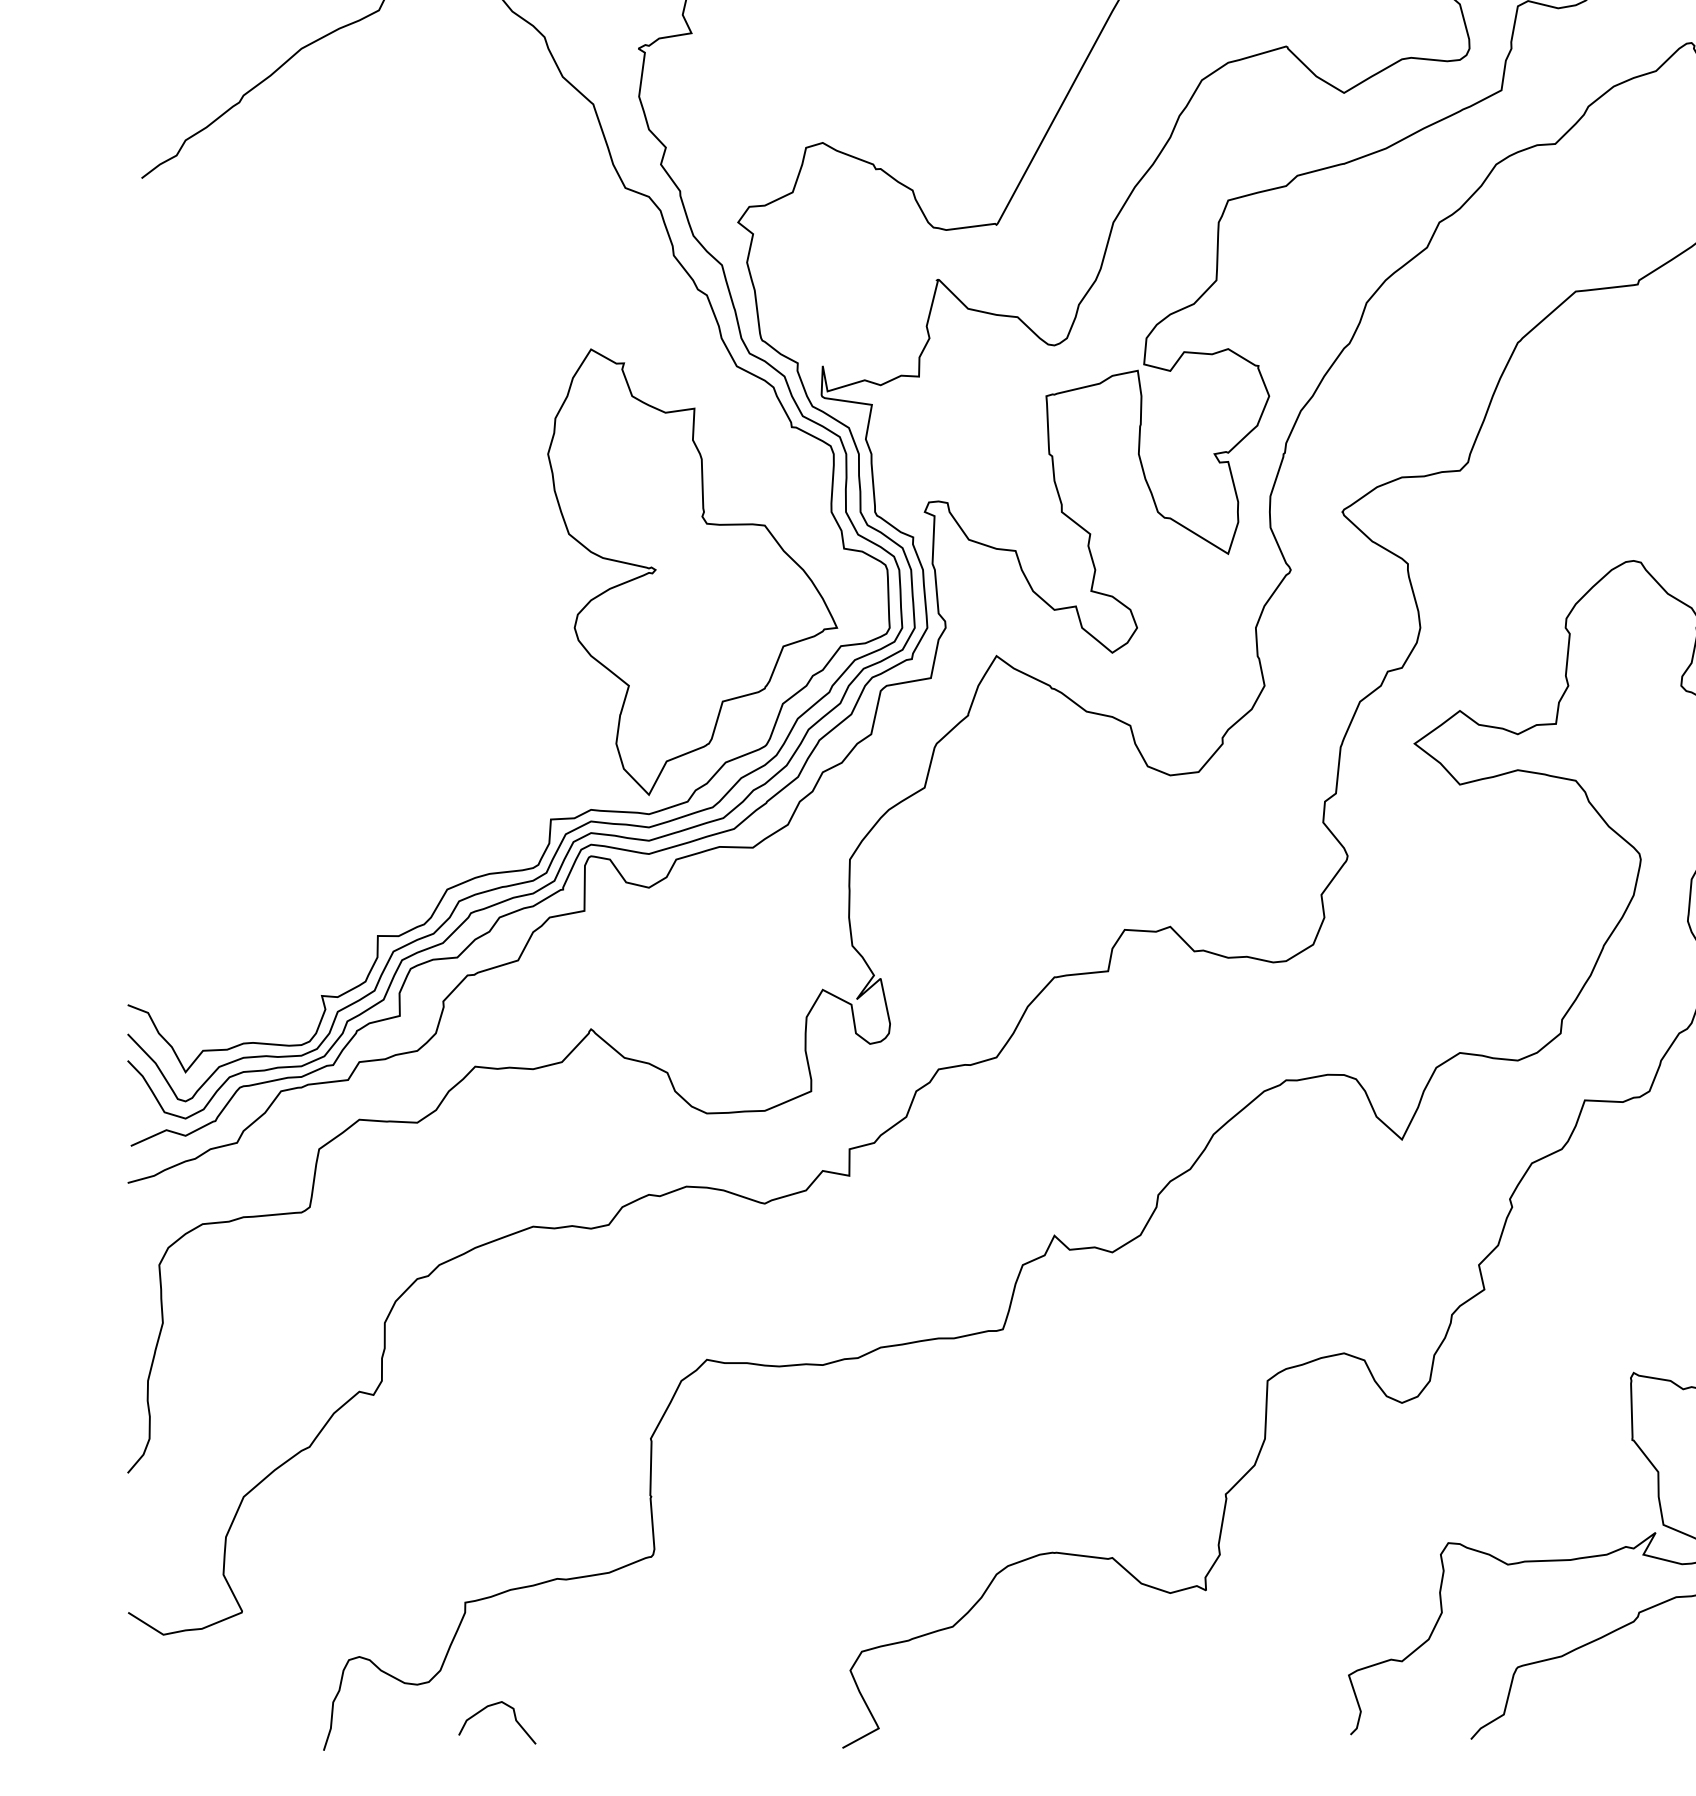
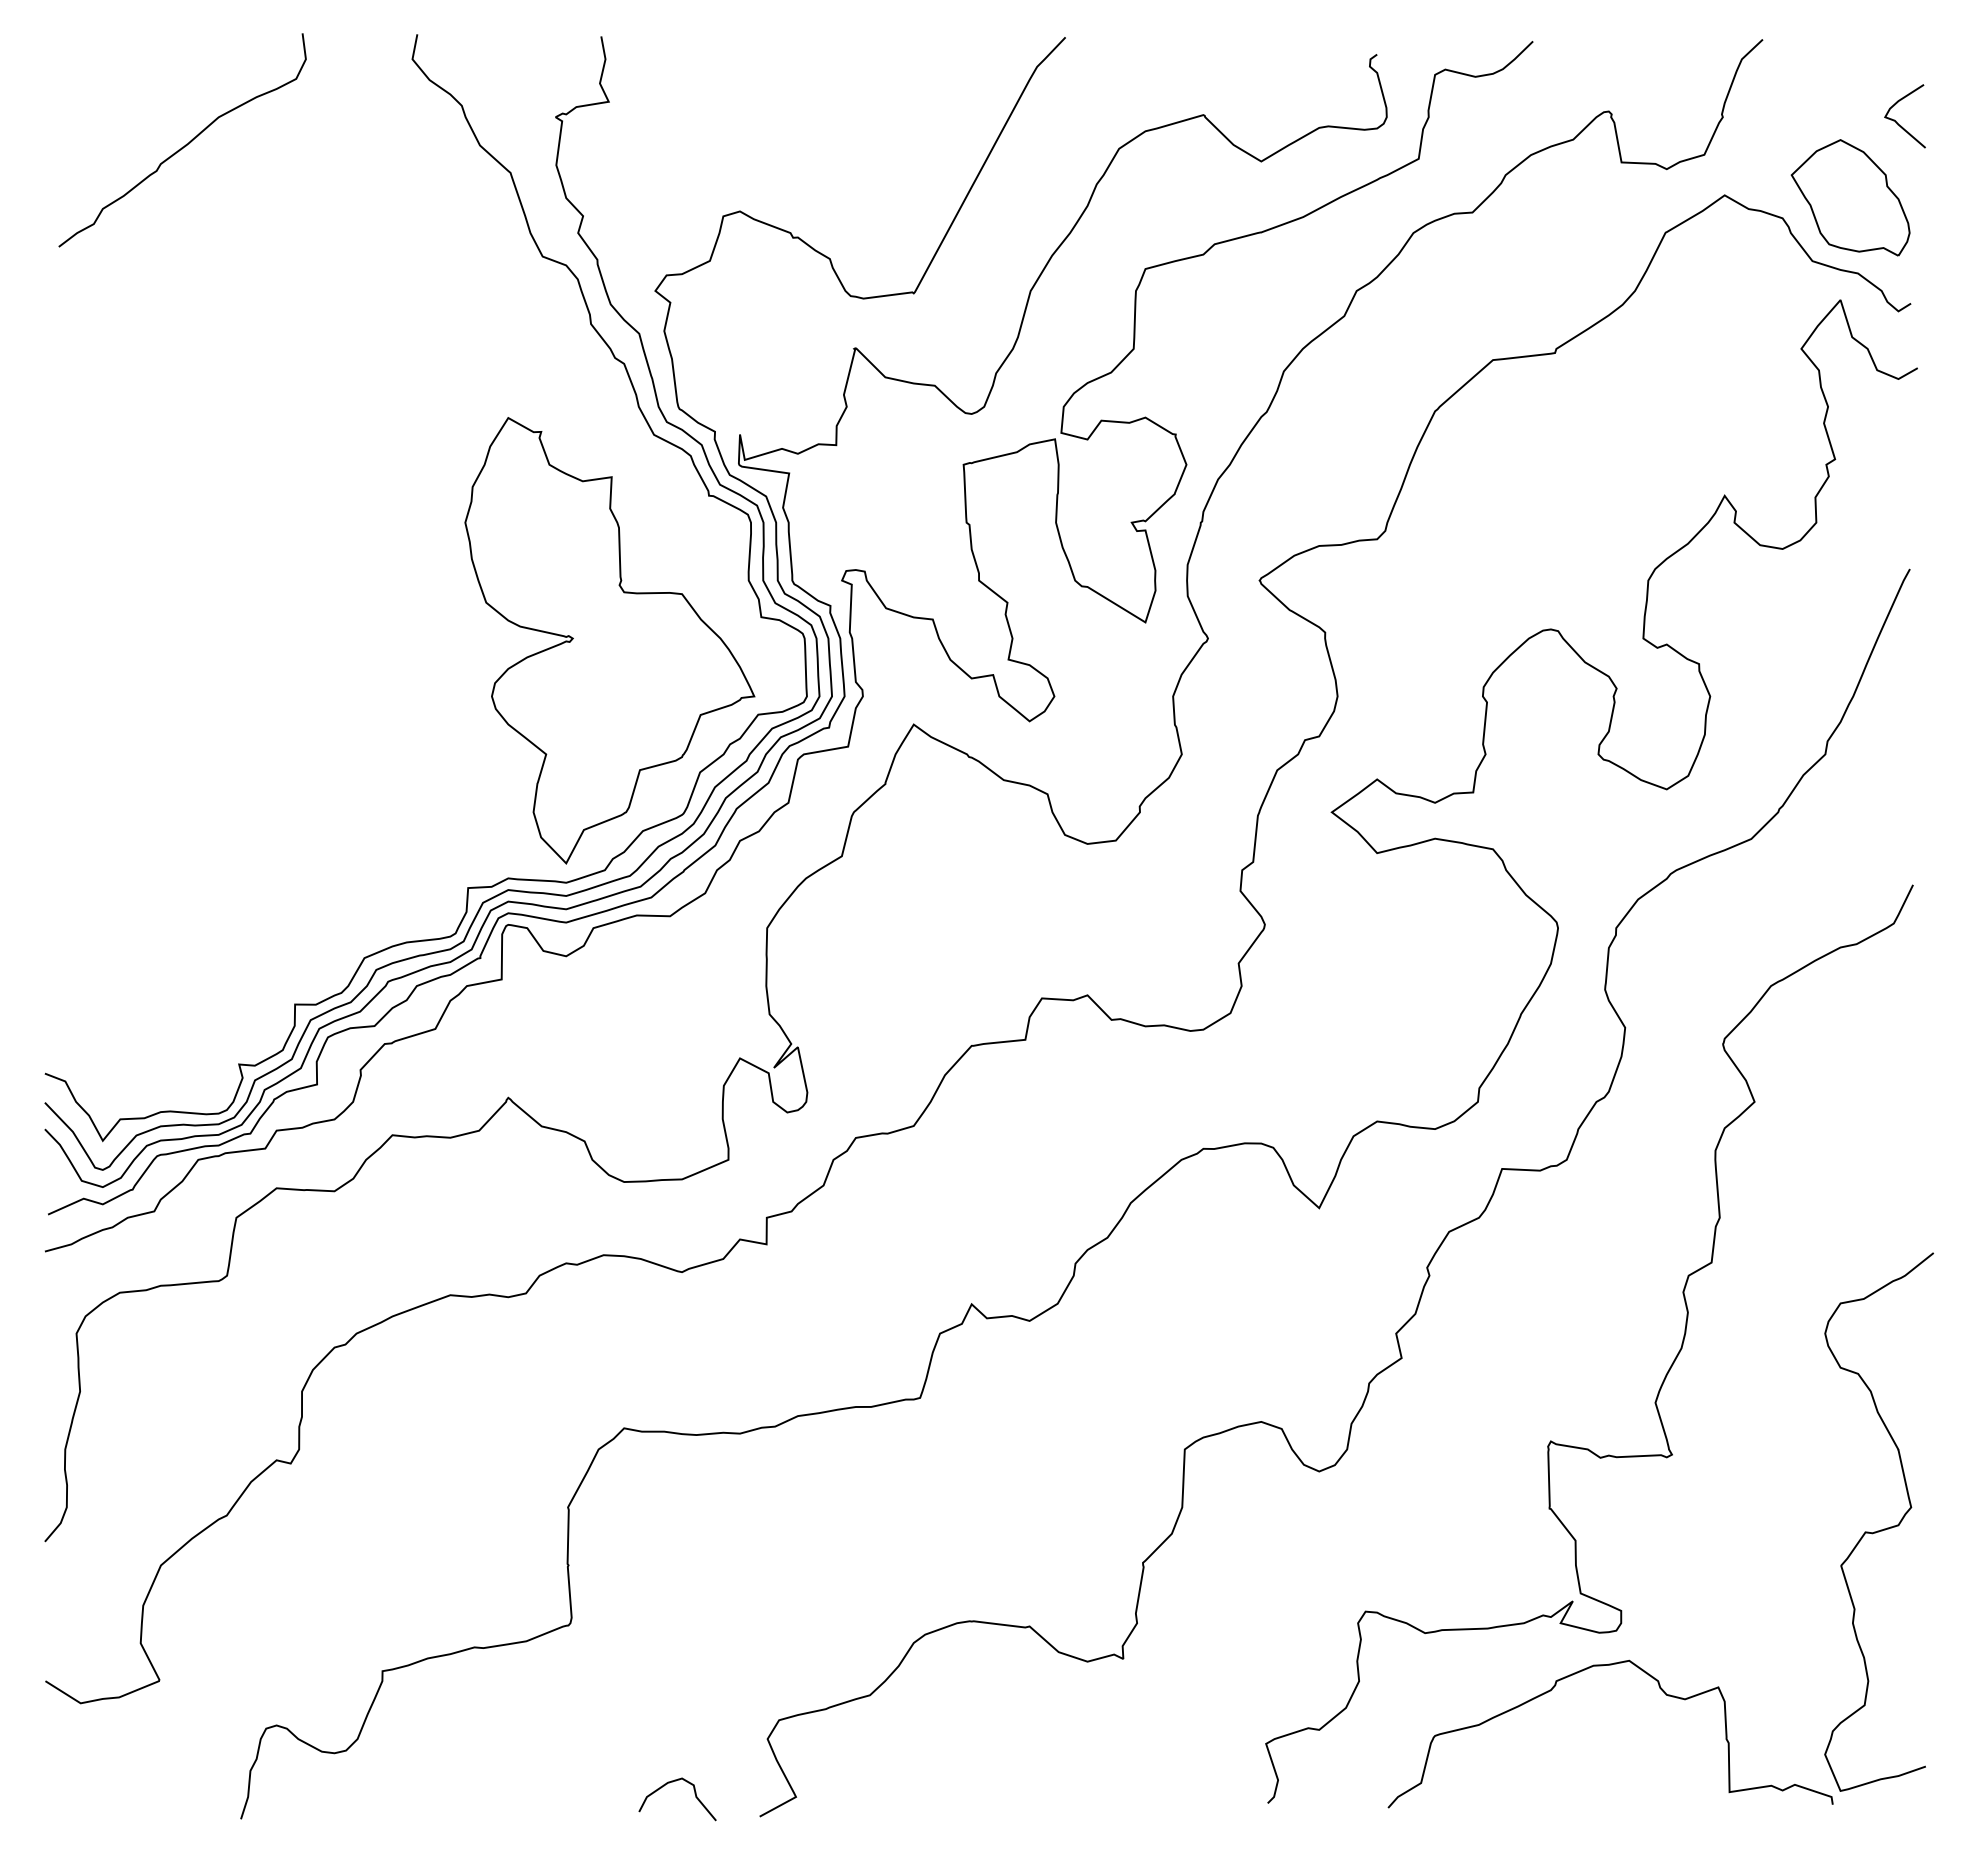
curve: (493, 1705) -> (673, 1782), moved

